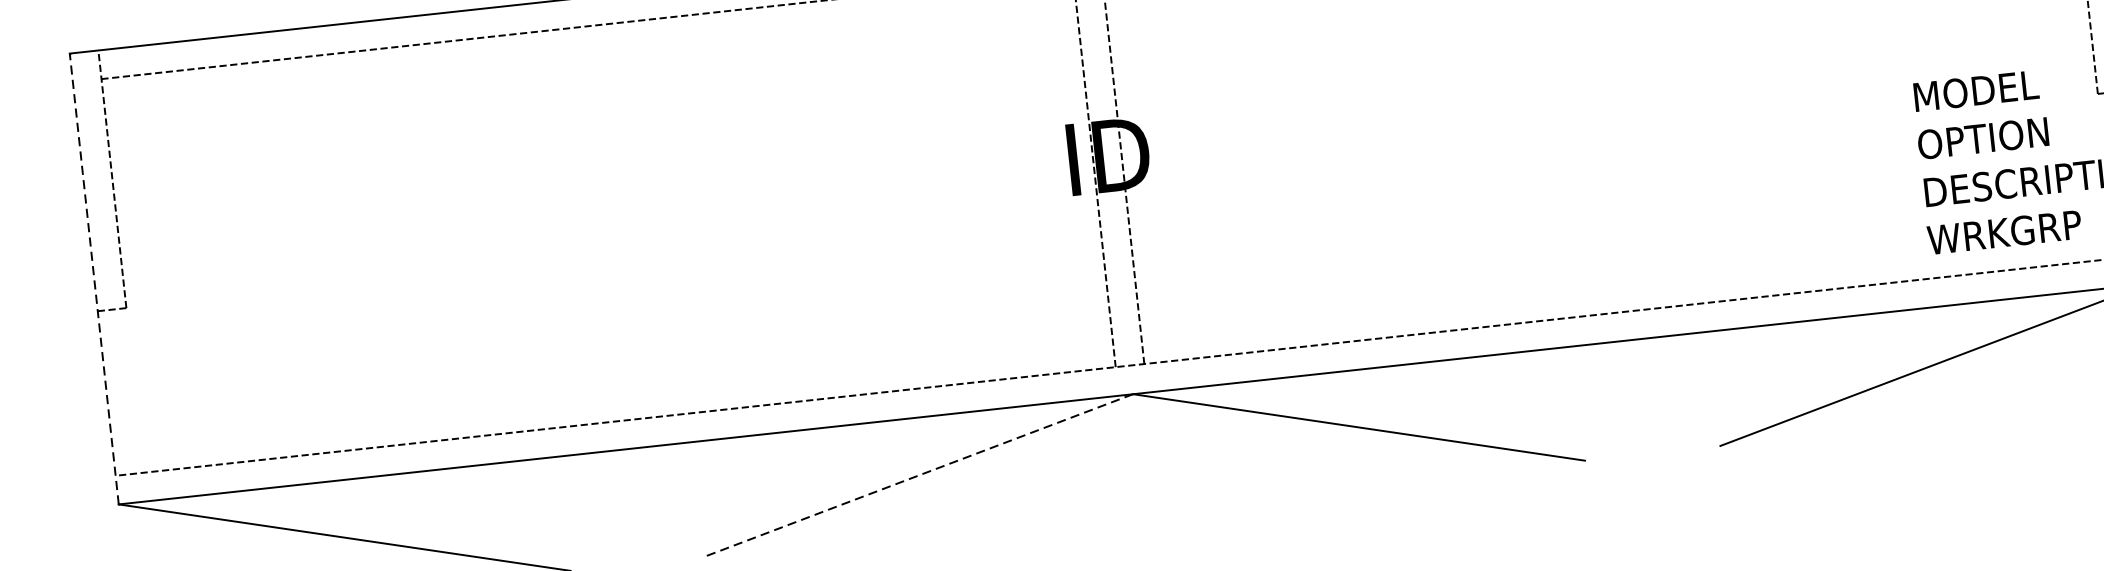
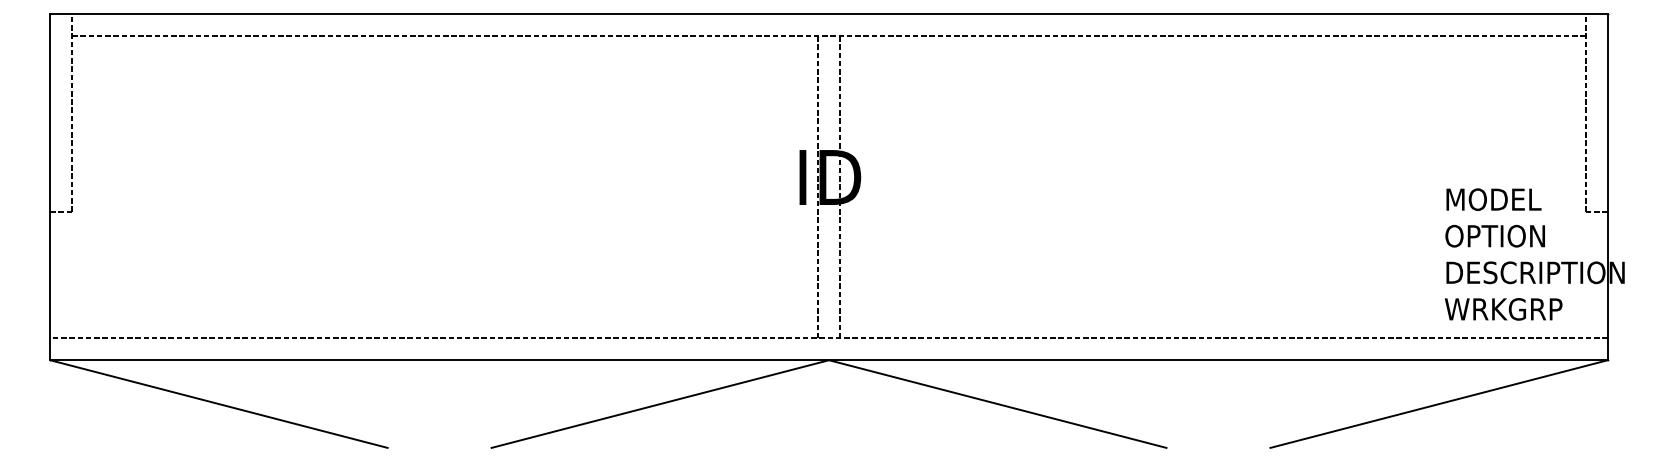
line: (94, 278) -> (50, 186), dashed -> solid
line: (918, 475) -> (659, 404), dashed -> solid

